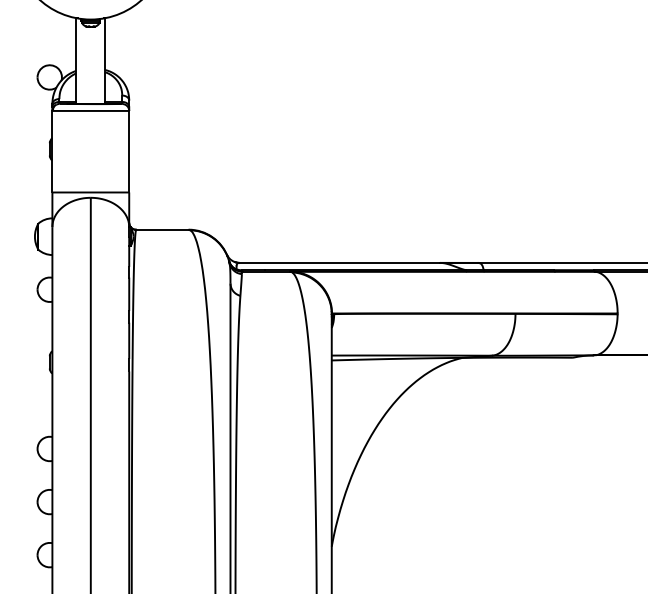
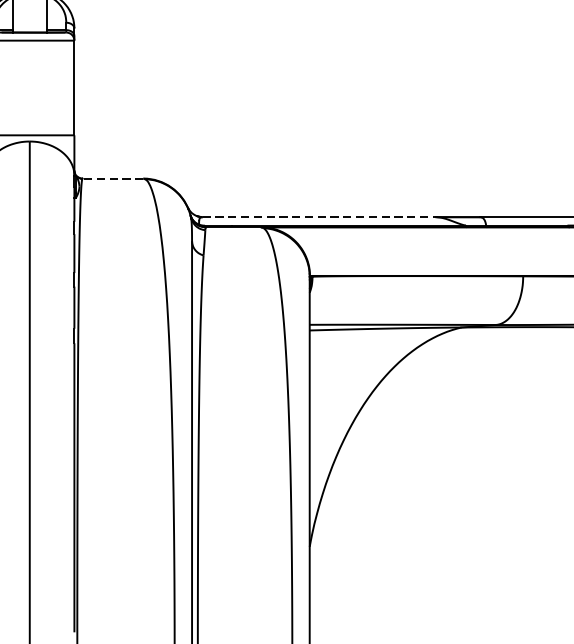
line: (161, 229) -> (111, 178), solid -> dashed
line: (340, 262) -> (319, 216), solid -> dashed

